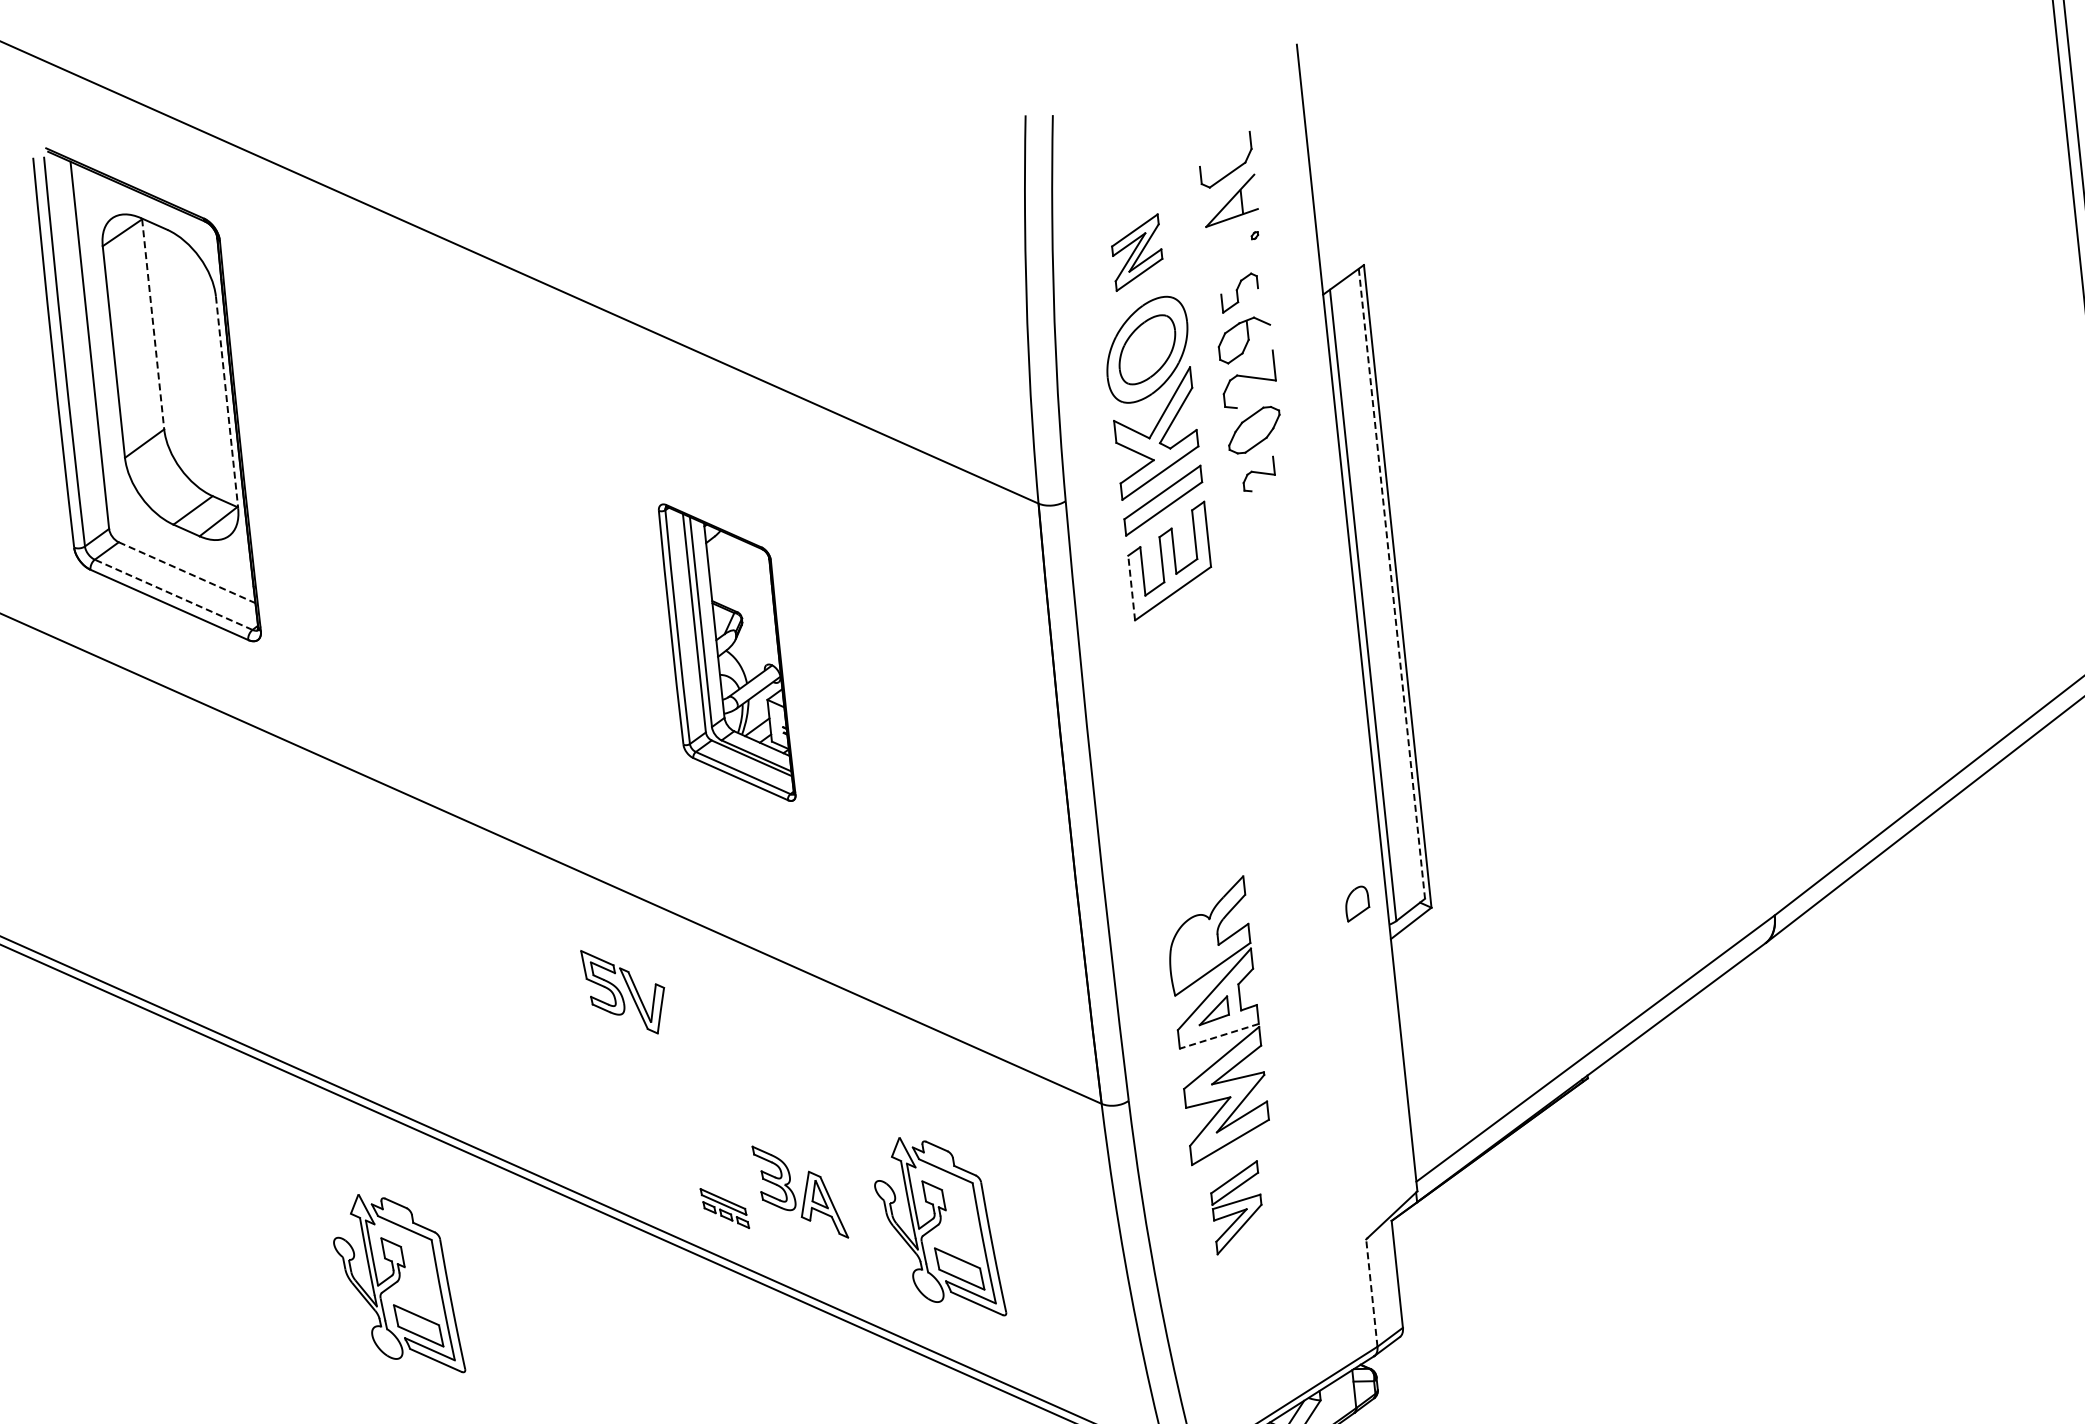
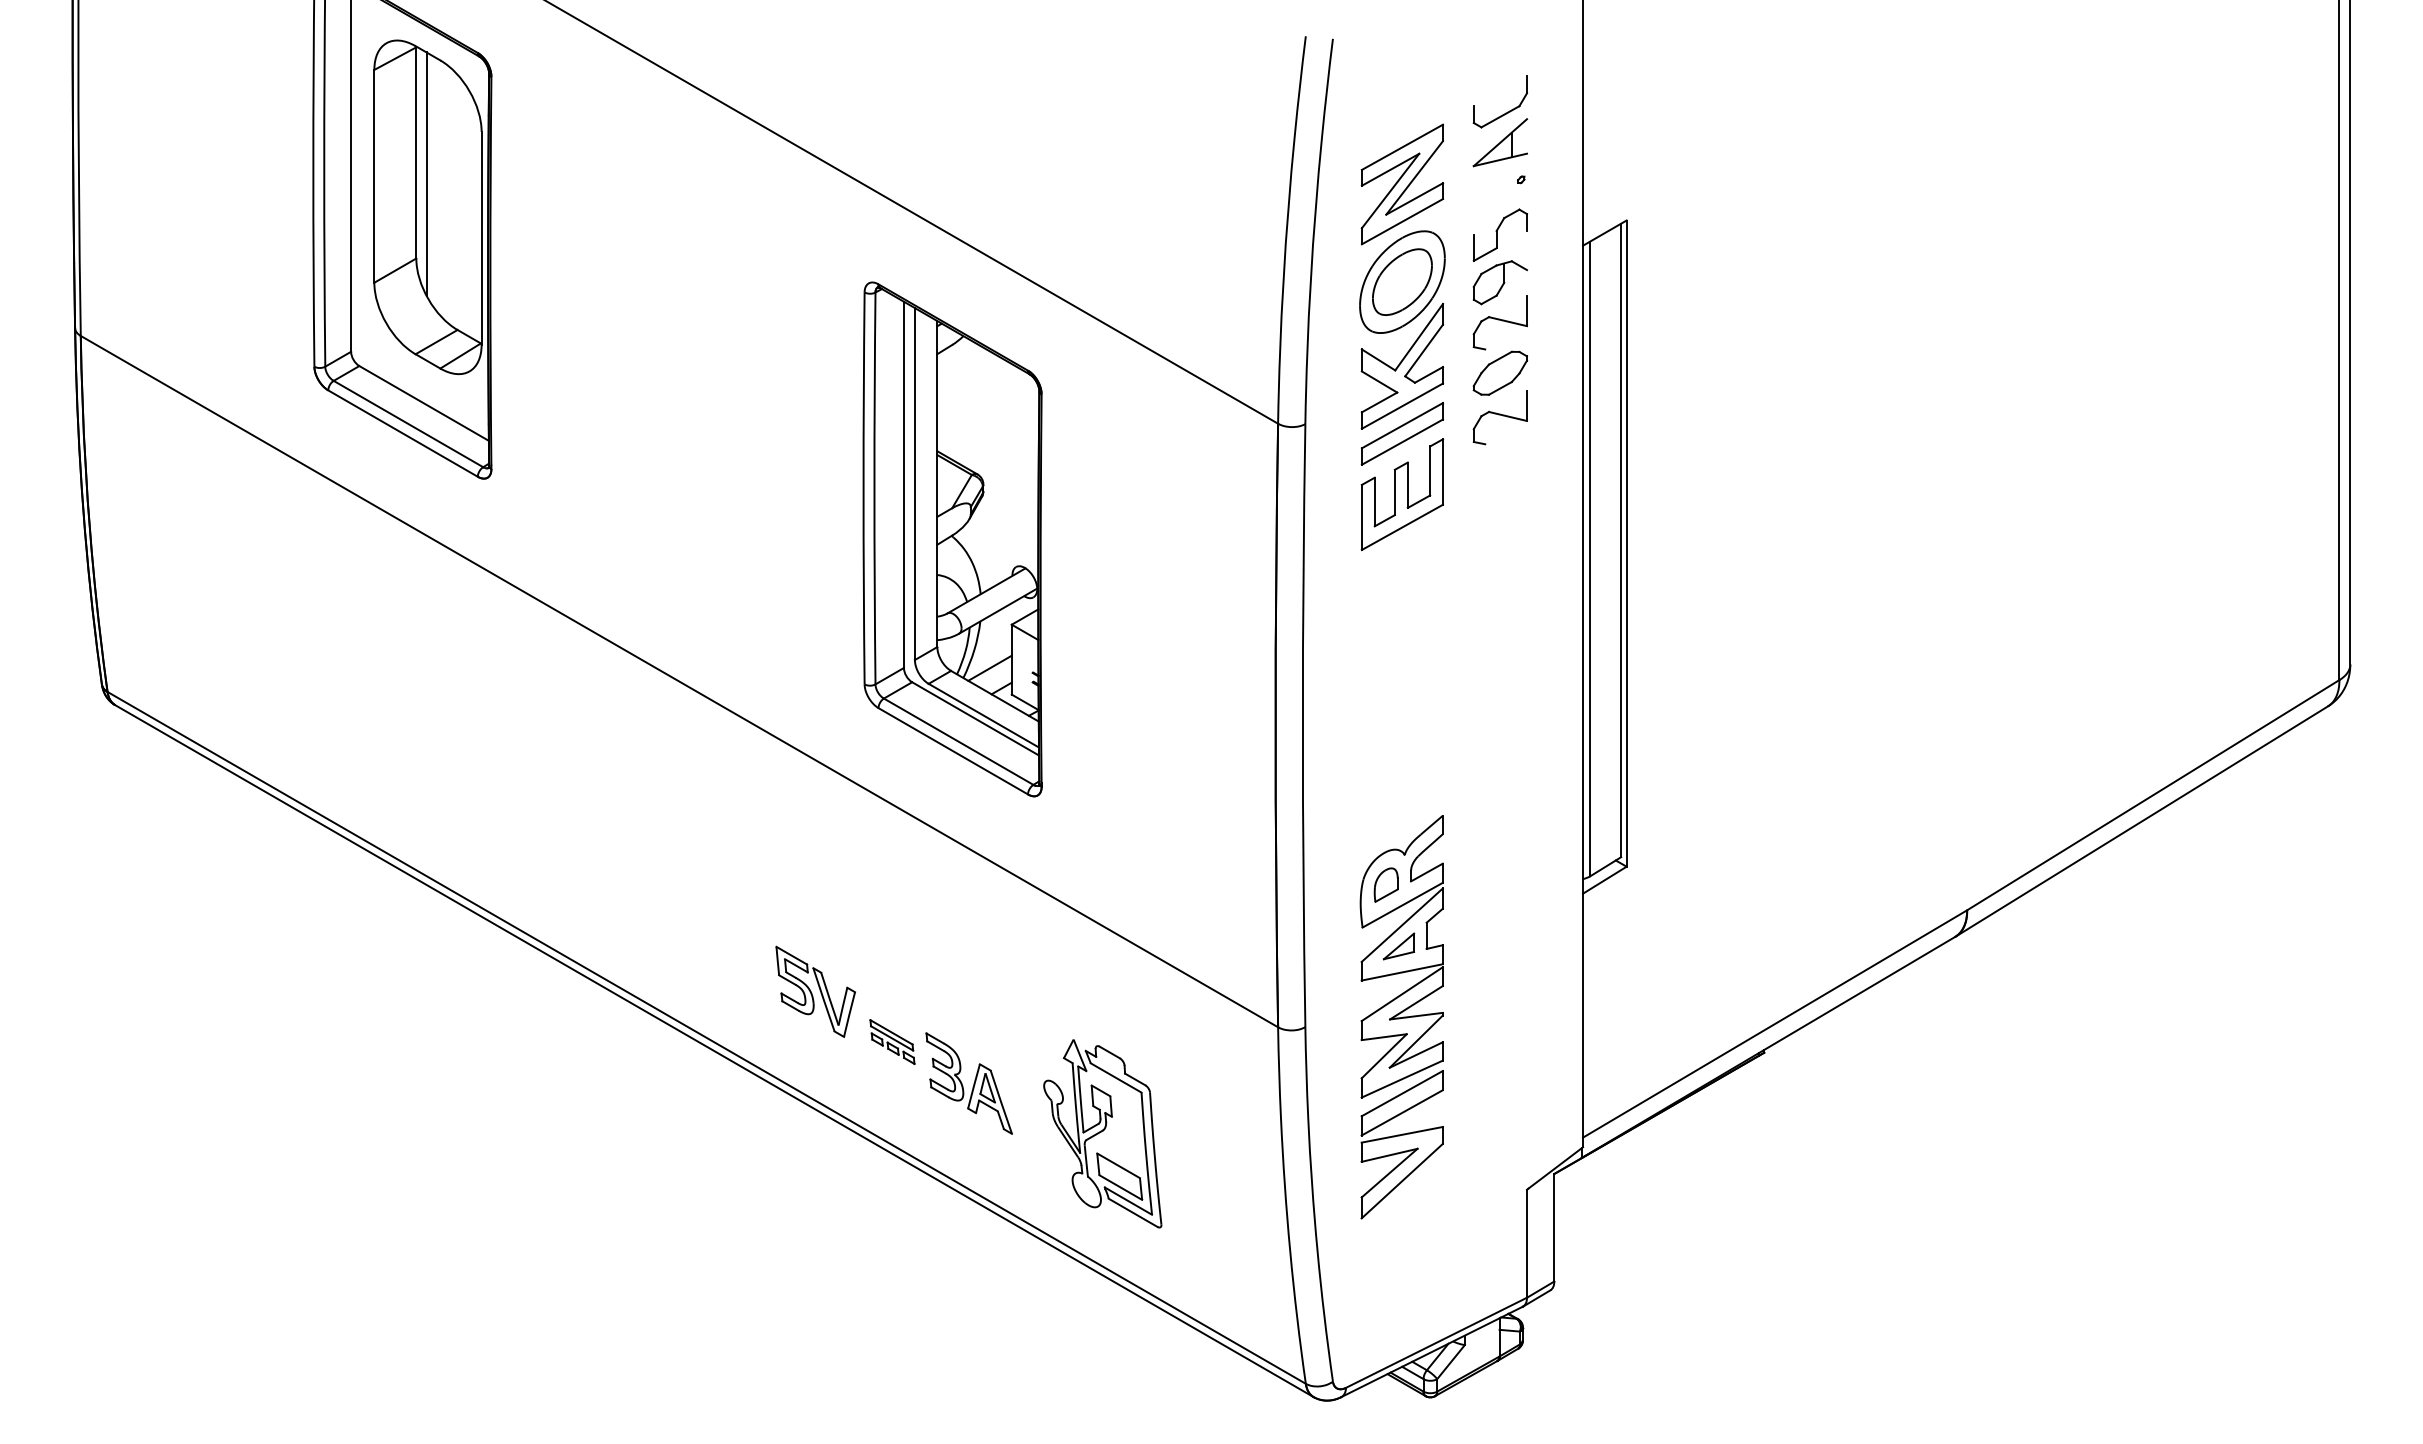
part: (1137, 252) -> (1402, 184), size x1.67
part: (1238, 292) -> (1499, 234), size x1.43
line: (153, 323) -> (416, 152), dashed -> solid
line: (165, 343) -> (426, 173), added
line: (226, 402) -> (481, 238), dashed -> solid
part: (1258, 474) -> (1499, 417), size x1.67
line: (187, 572) -> (424, 403), dashed -> solid
line: (1392, 583) -> (1621, 540), dashed -> solid
line: (1131, 588) -> (1361, 517), dashed -> solid
line: (173, 594) -> (408, 423), dashed -> solid
part: (726, 652) -> (952, 539), size x1.67
part: (1356, 903) -> (1385, 884), moved
part: (624, 991) -> (815, 991), moved
line: (1218, 1036) -> (1401, 972), dashed -> solid
part: (1236, 1207) -> (1401, 1144), size x1.67
part: (724, 1208) -> (892, 1041), moved
part: (397, 1284) -> (558, 1133), removed
line: (1372, 1292) -> (1527, 1243), dashed -> solid

